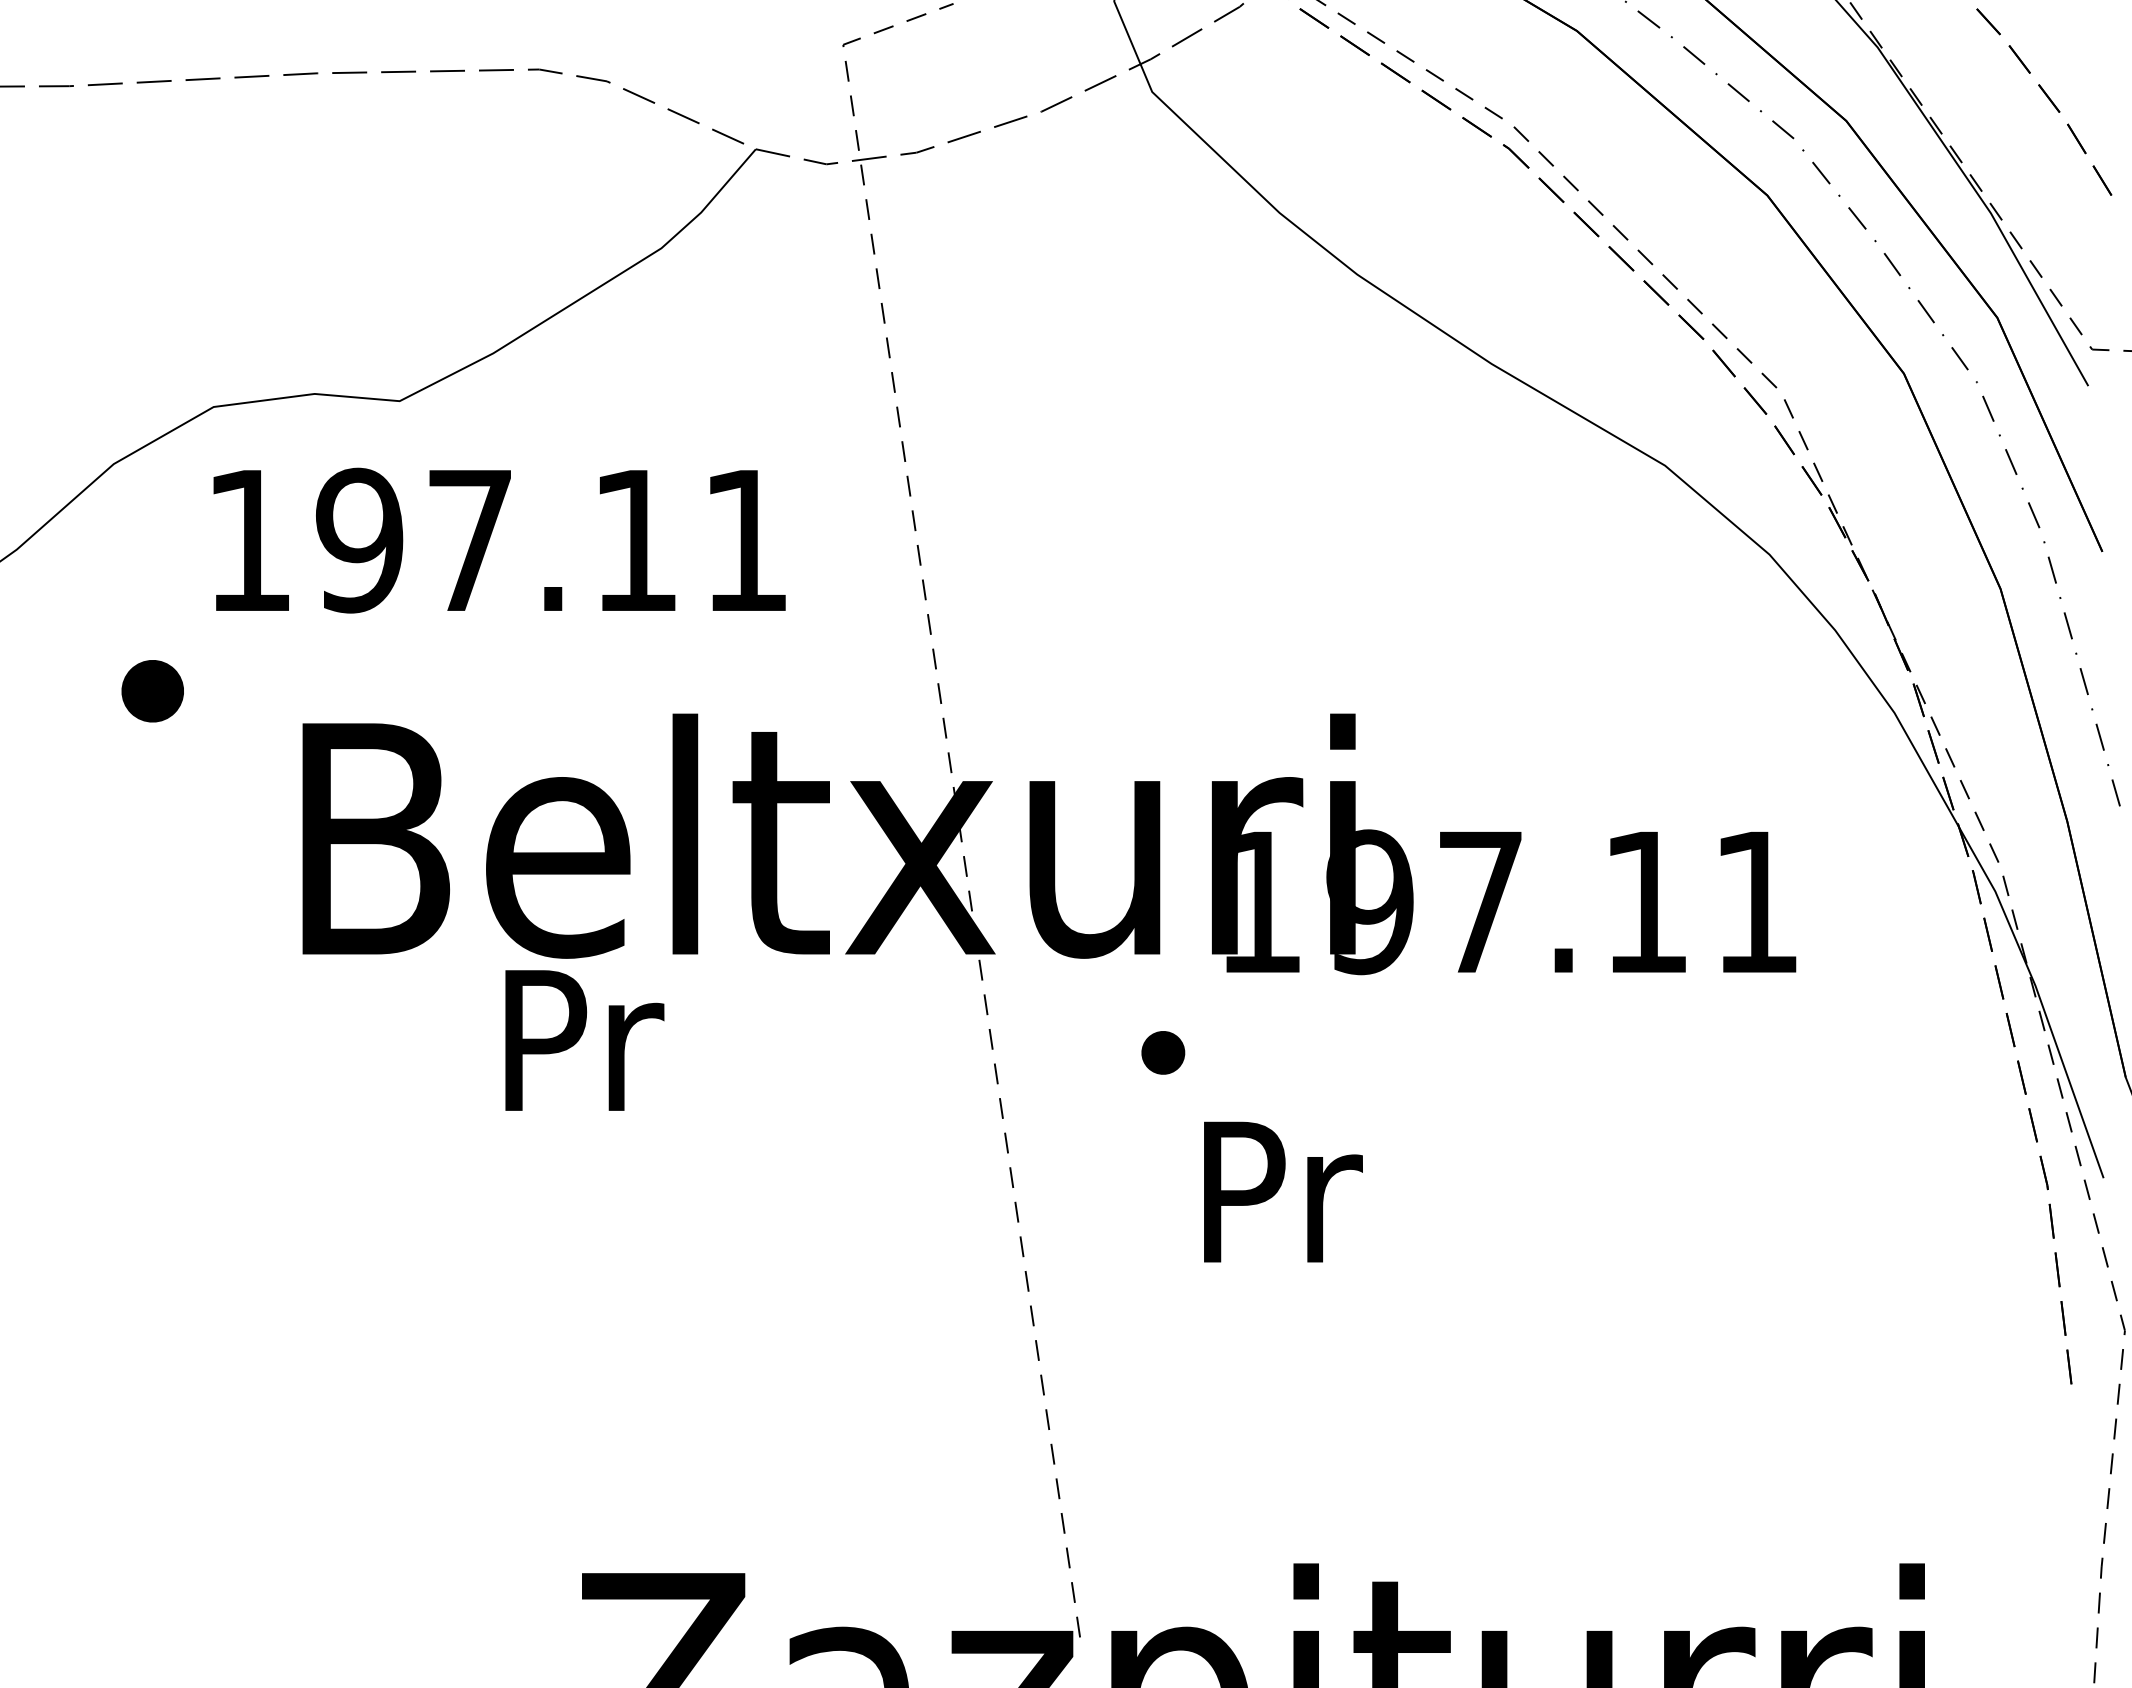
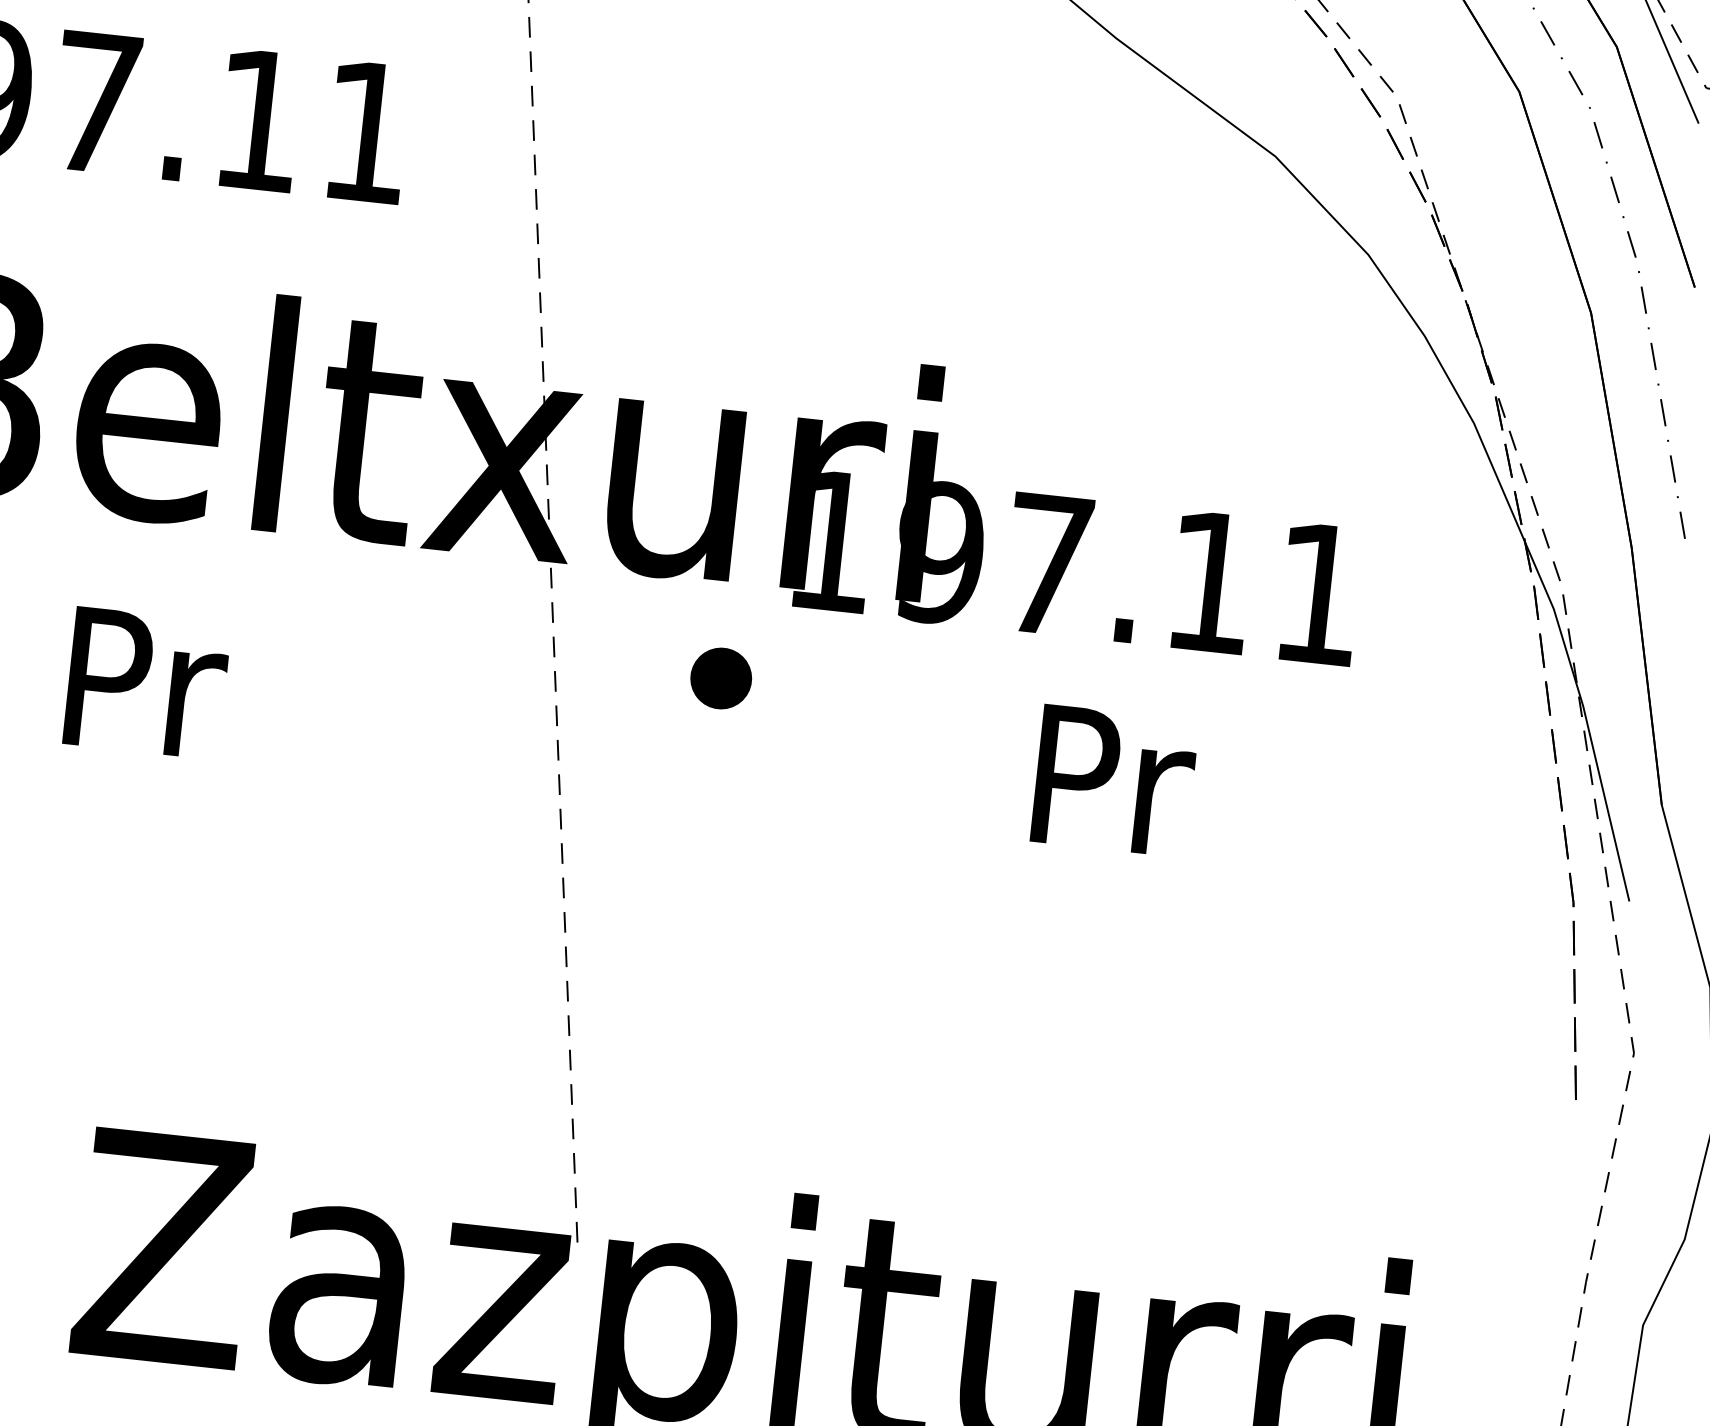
text: (584, 1040) -> (146, 683), moved
part: (1163, 1052) -> (721, 678), size x1.43
text: (1283, 1191) -> (1114, 780), moved

